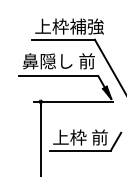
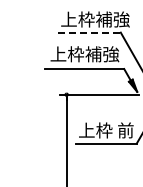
line: (63, 39) -> (89, 32), solid -> dashed
text: (58, 61) -> (84, 54), 鼻隠し 前 -> 上枠補強

